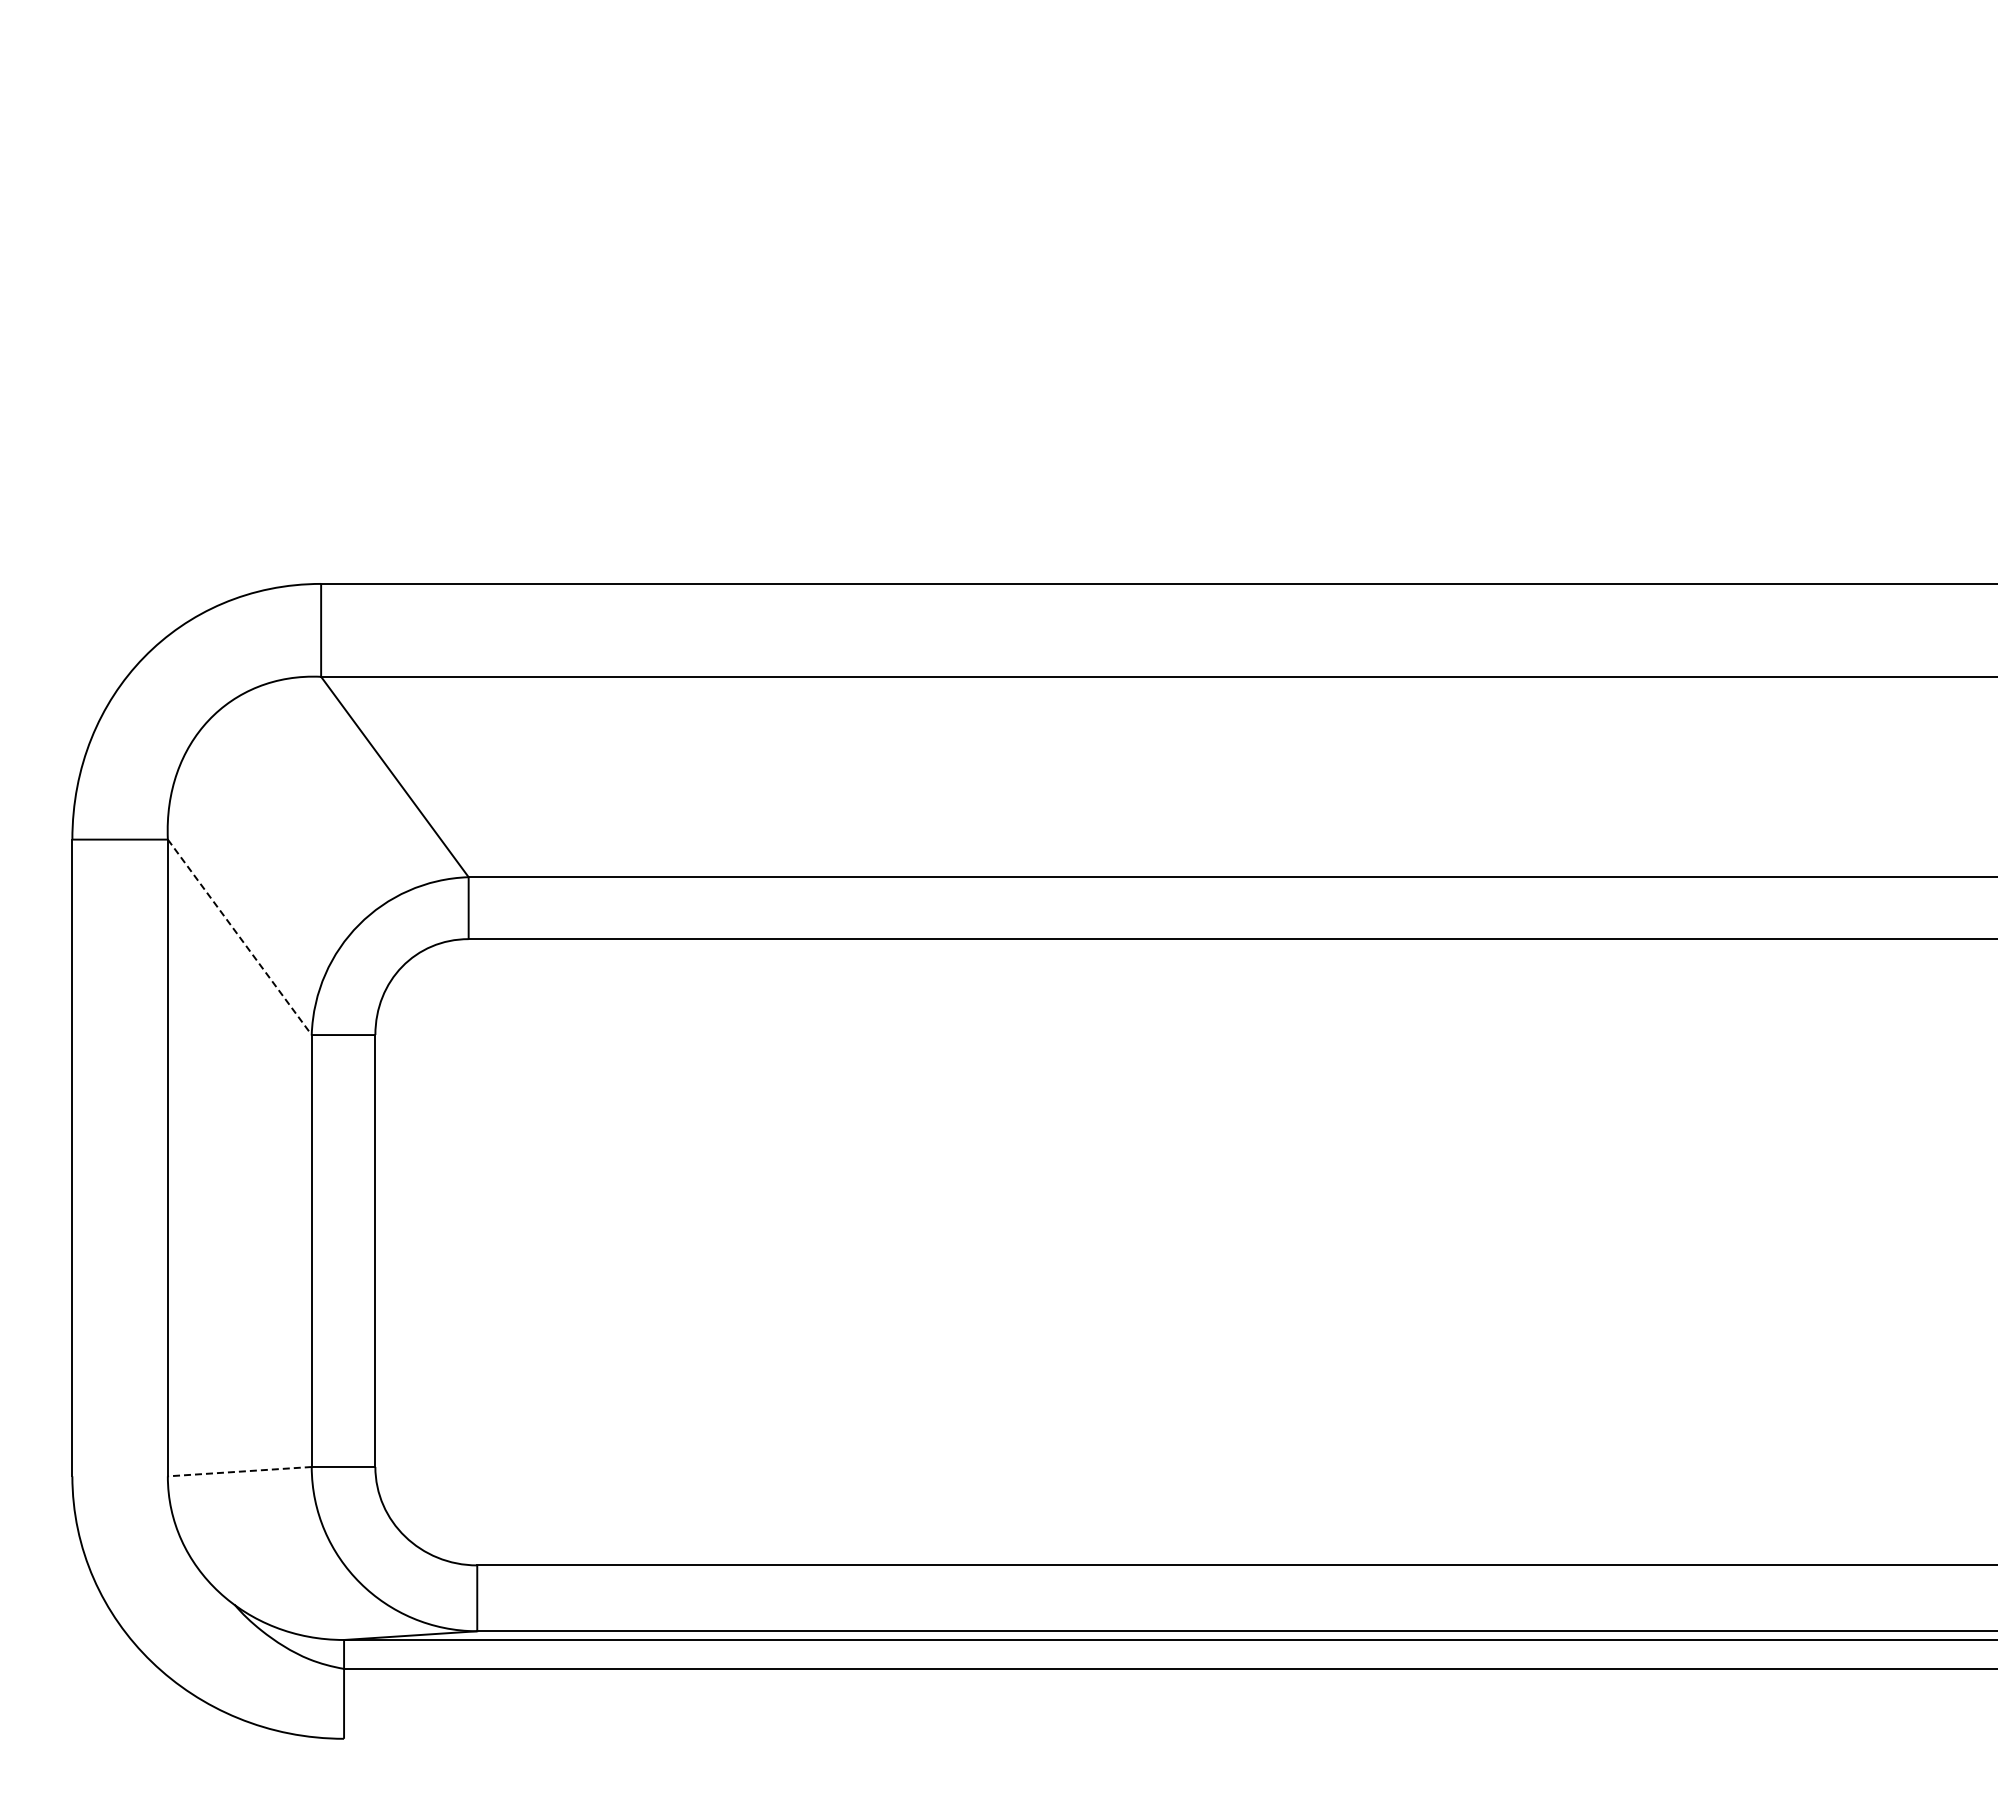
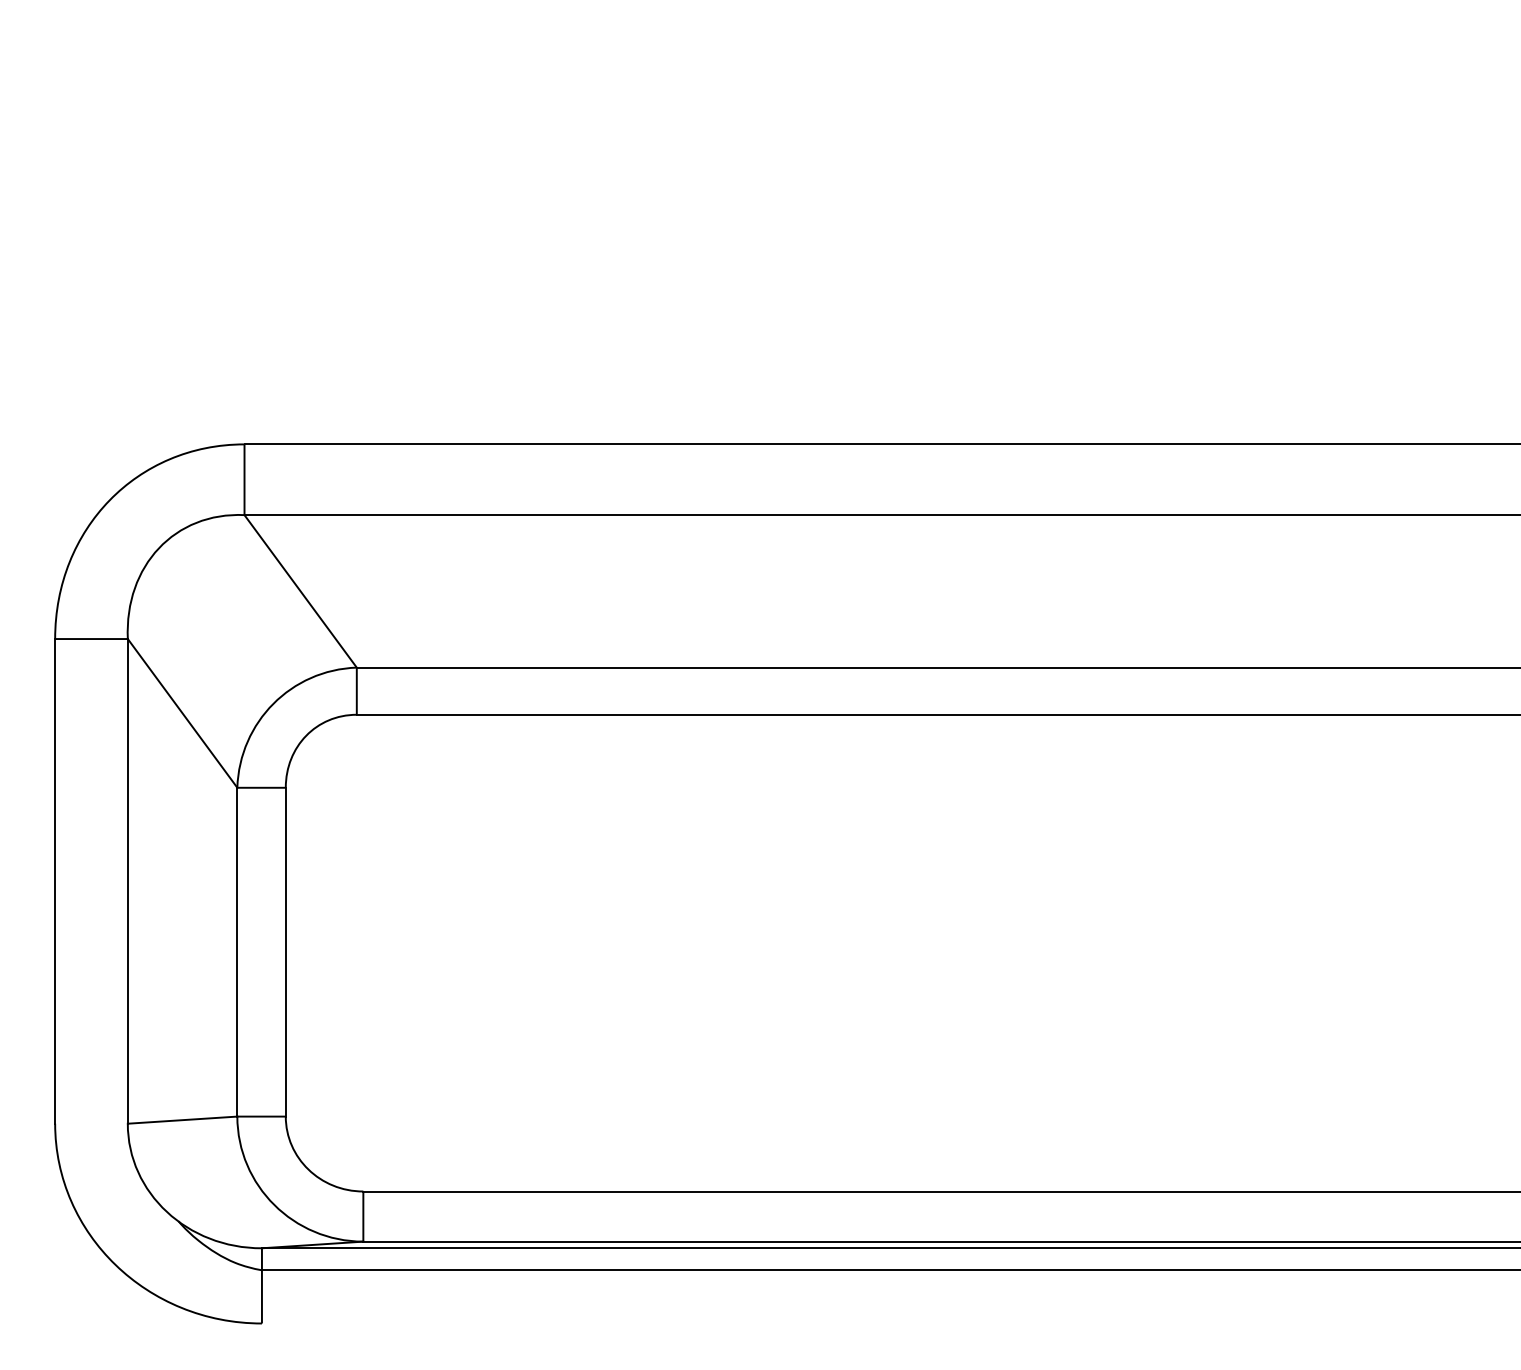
line: (240, 937) -> (183, 713), dashed -> solid
line: (239, 1471) -> (182, 1120), dashed -> solid

